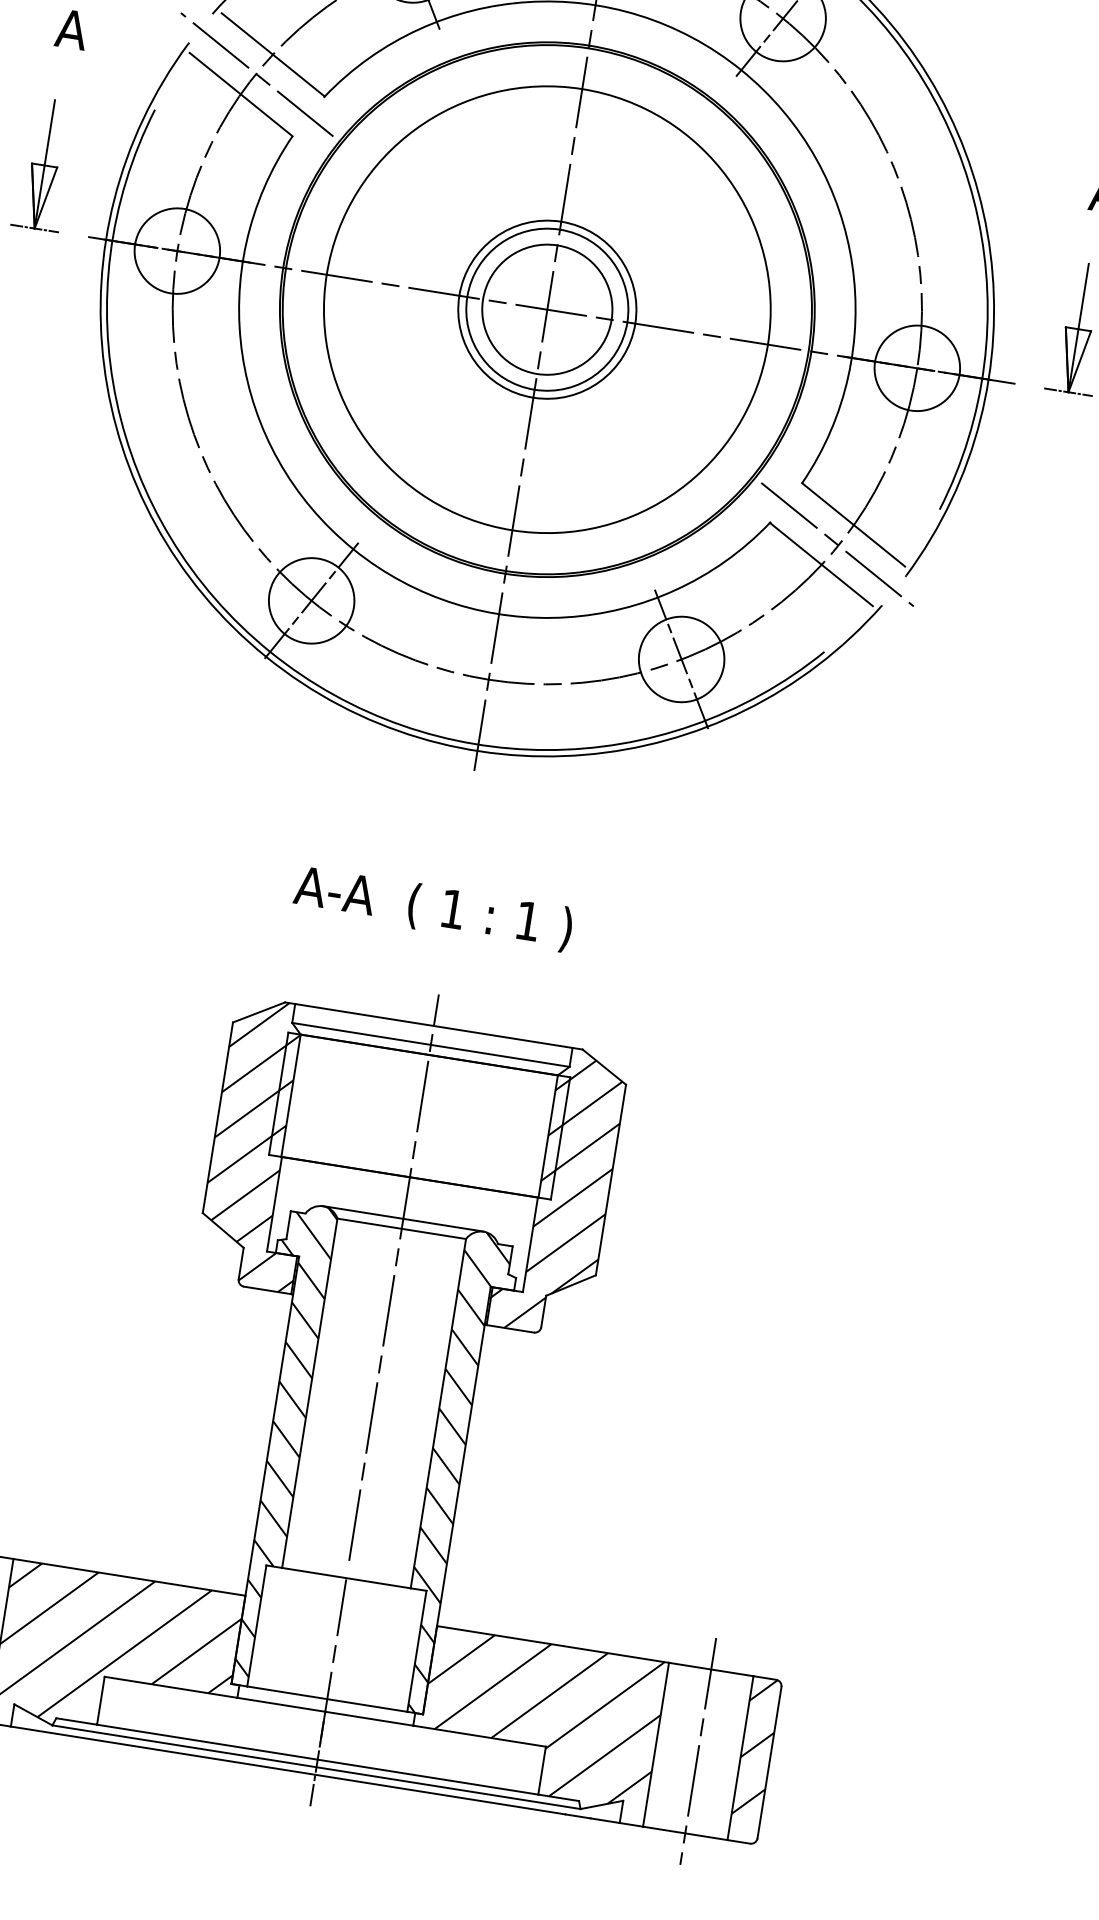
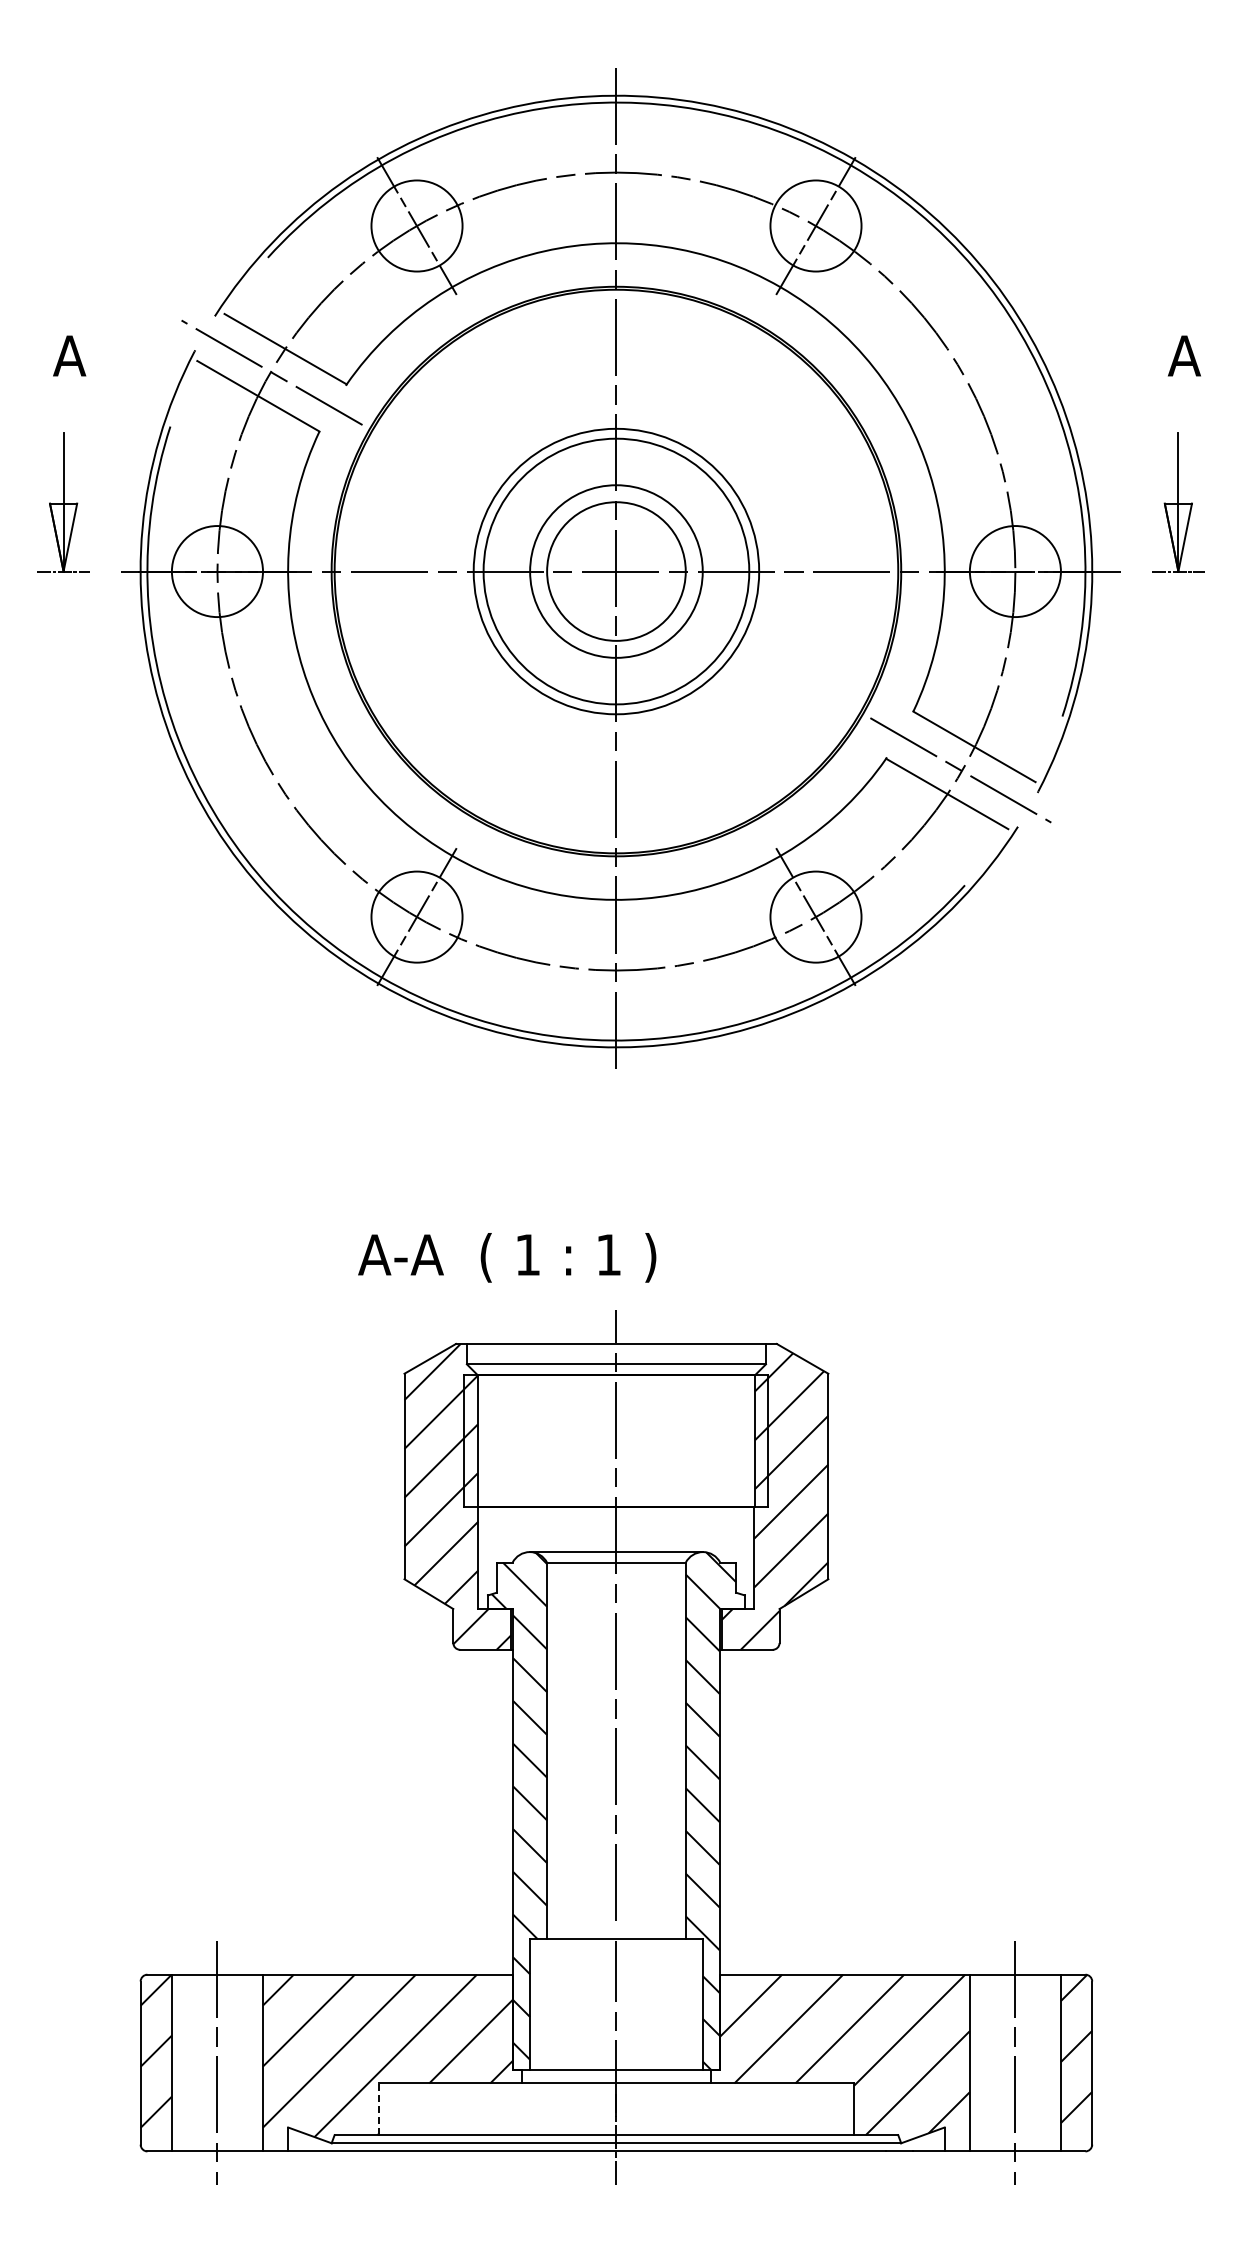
circle: (547, 309) -> (616, 571), size x0.6
circle: (547, 309) -> (616, 571), size x1.4
text: (433, 908) -> (507, 1257), moved
line: (100, 1700) -> (378, 2109), solid -> dashed

